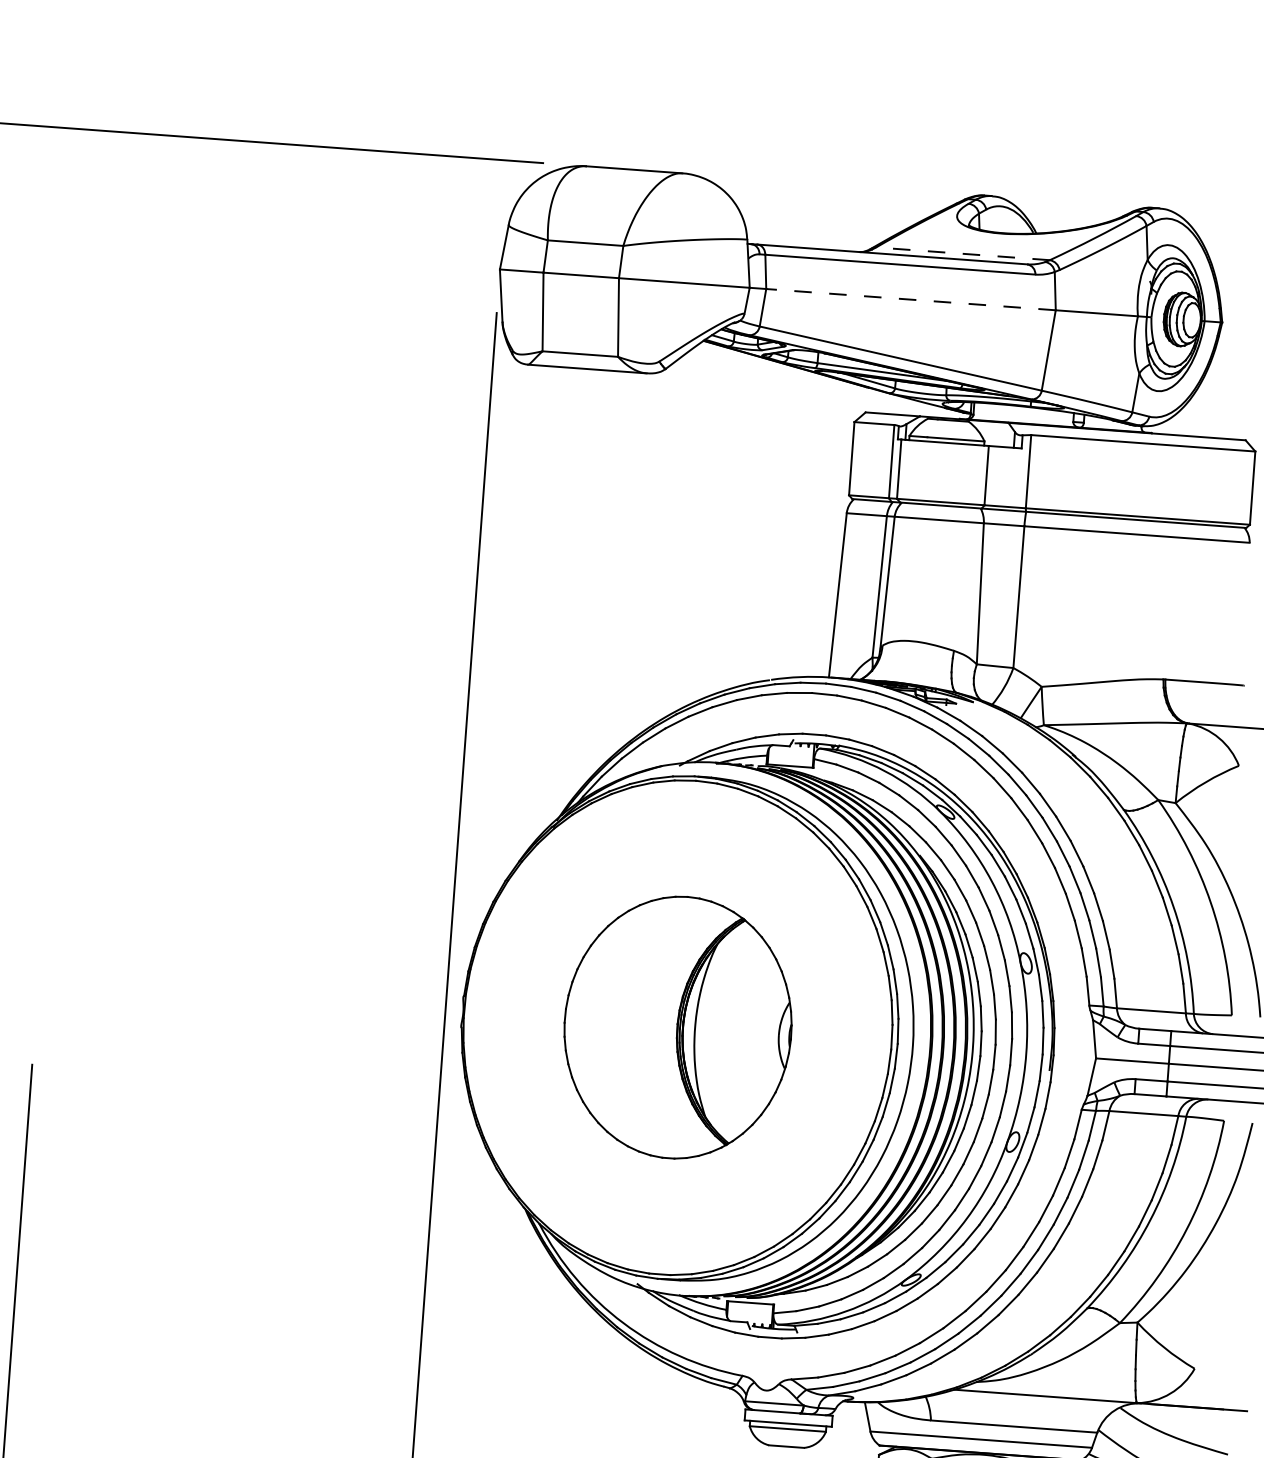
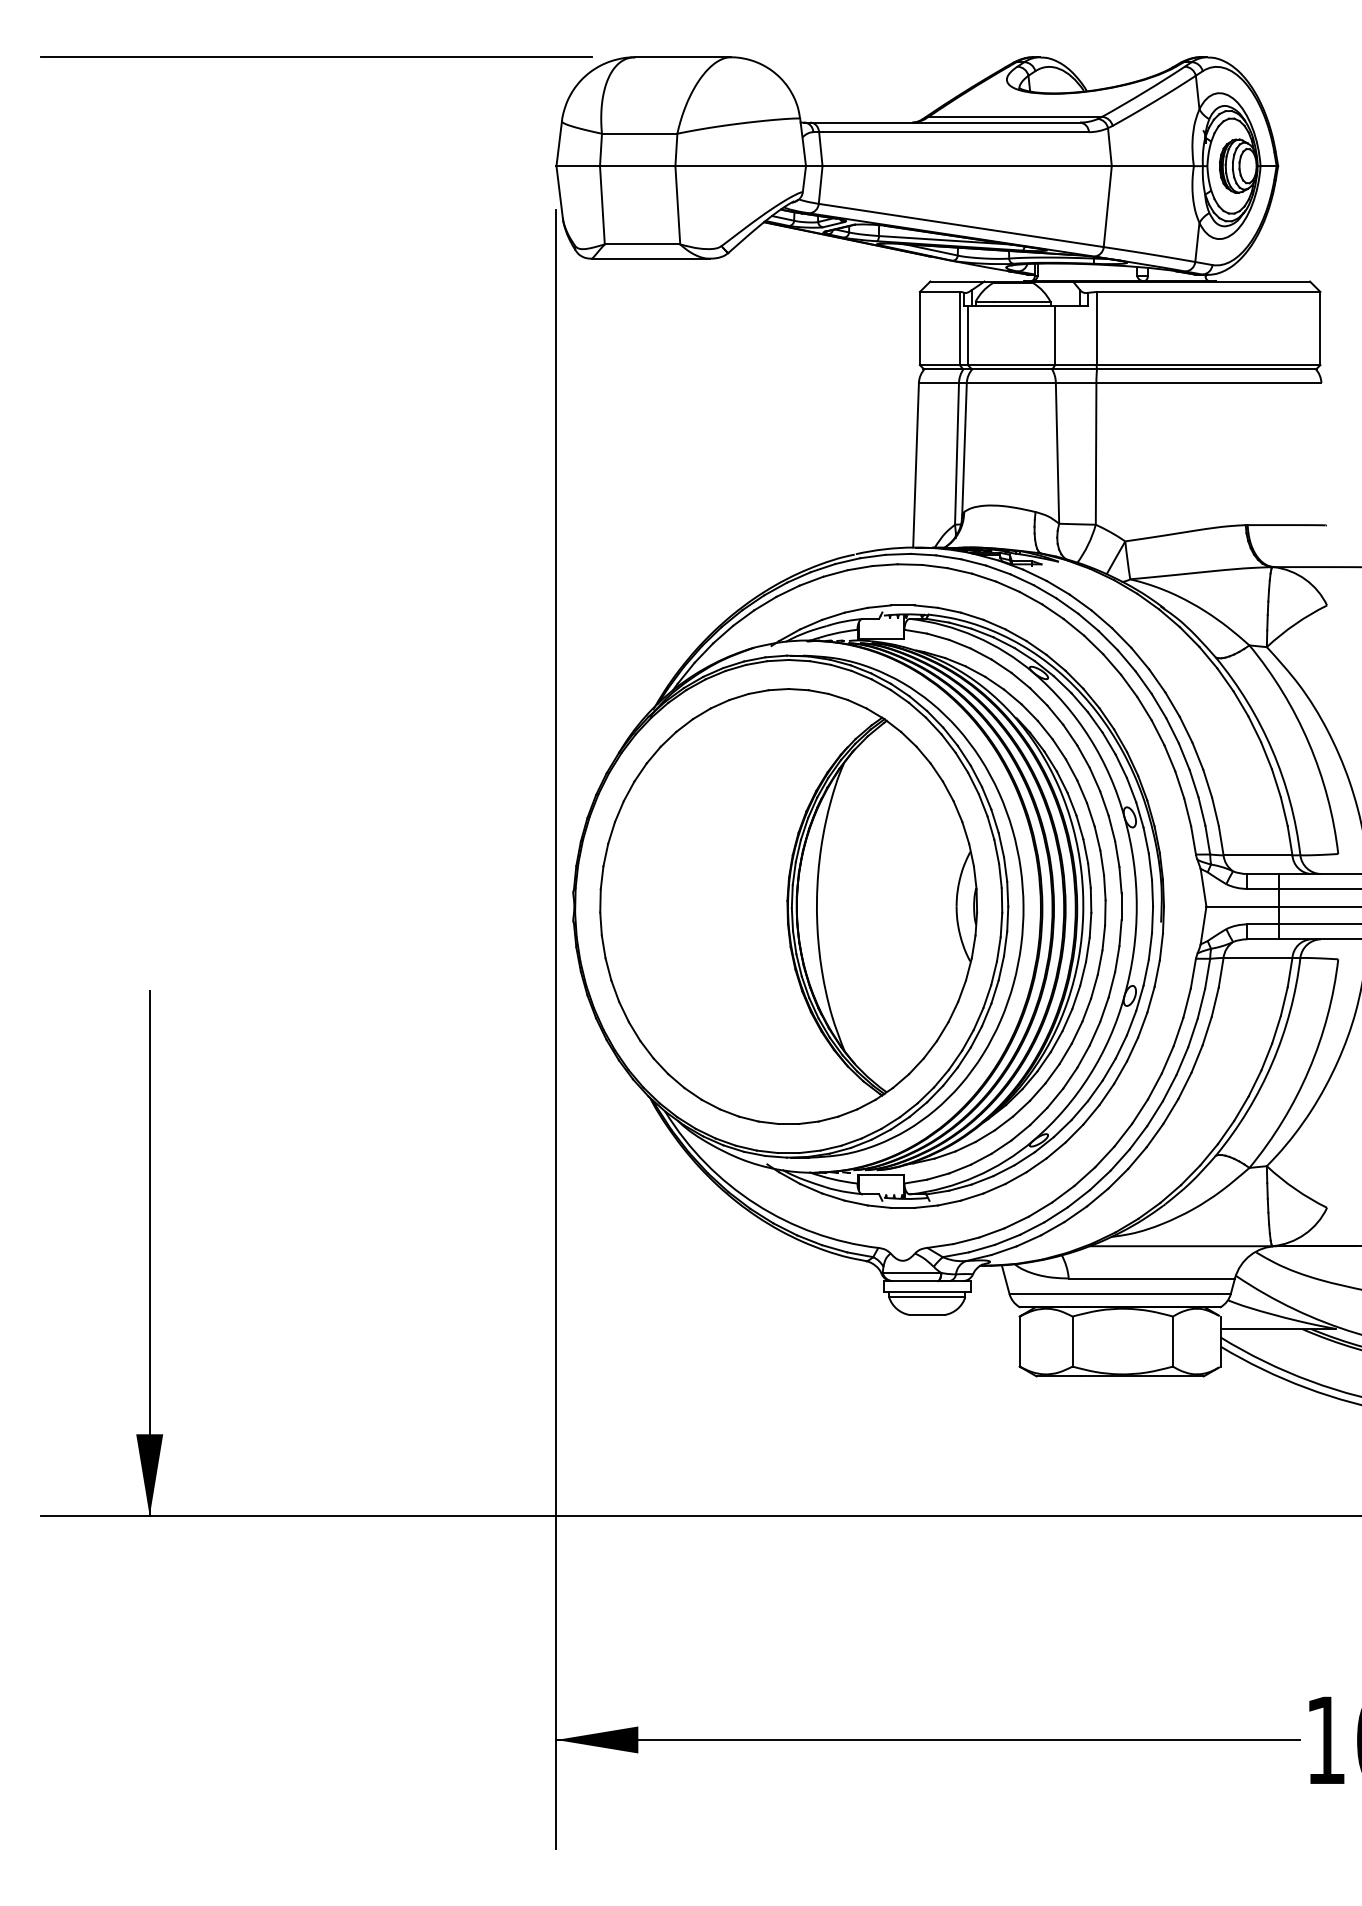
line: (963, 253) -> (1015, 116), dashed -> solid
line: (911, 300) -> (967, 166), dashed -> solid
part: (677, 1027) -> (788, 906), size x1.67

